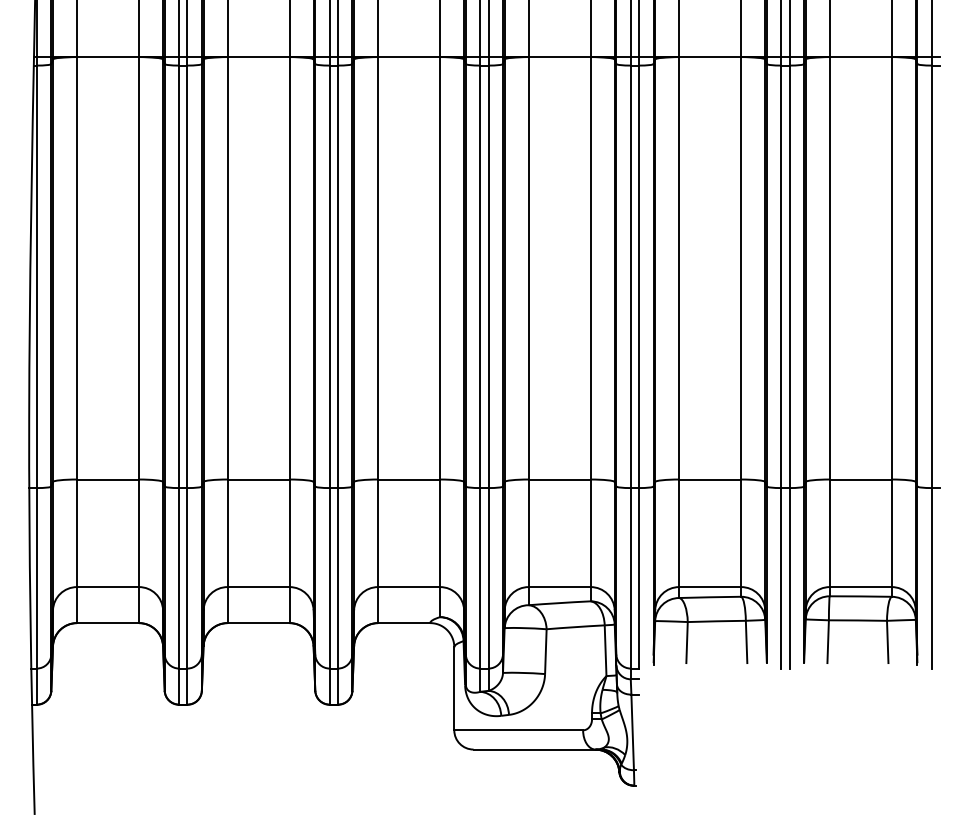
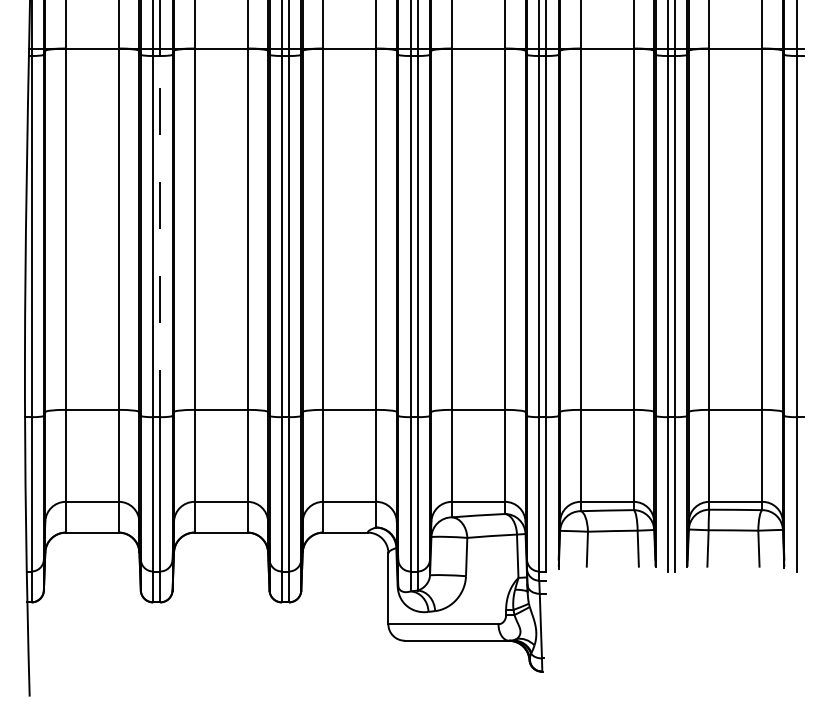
line: (187, 276) -> (160, 236), solid -> dashed

